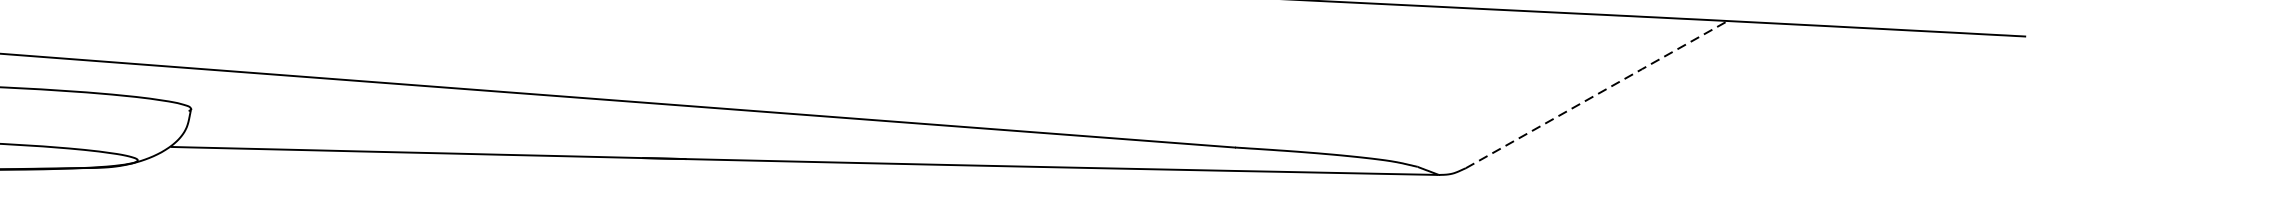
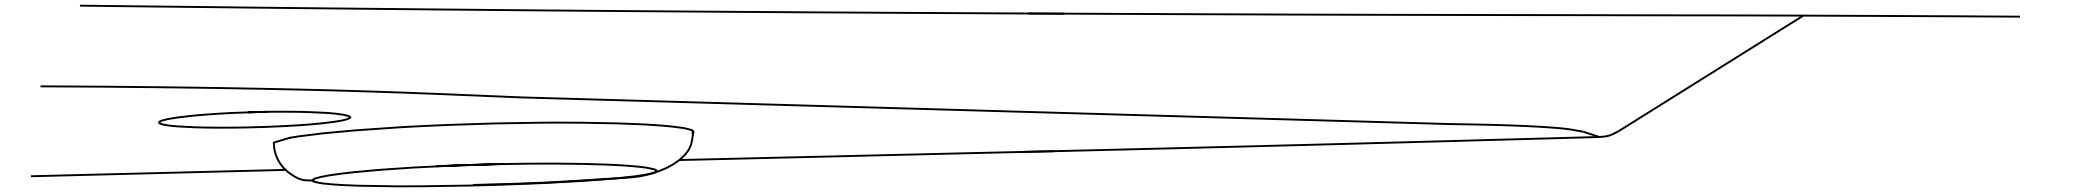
line: (1597, 93) -> (1711, 72), dashed -> solid

